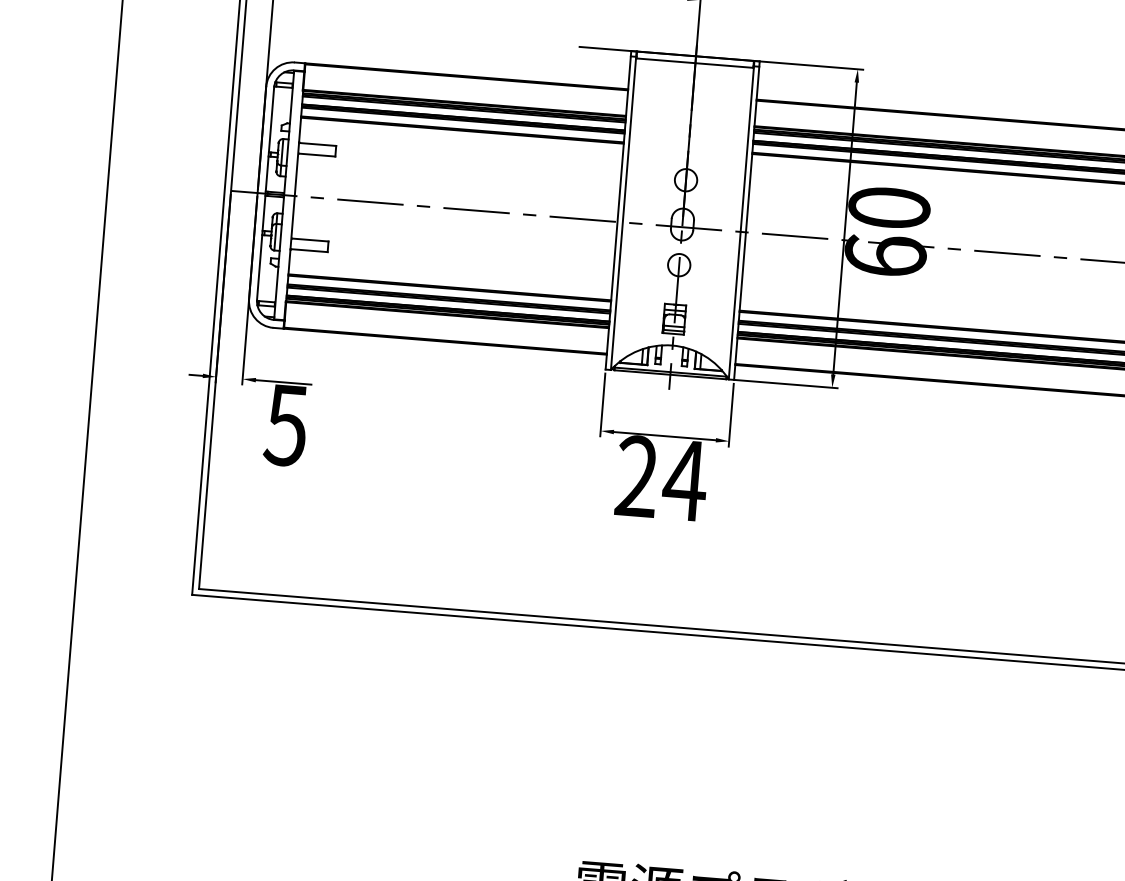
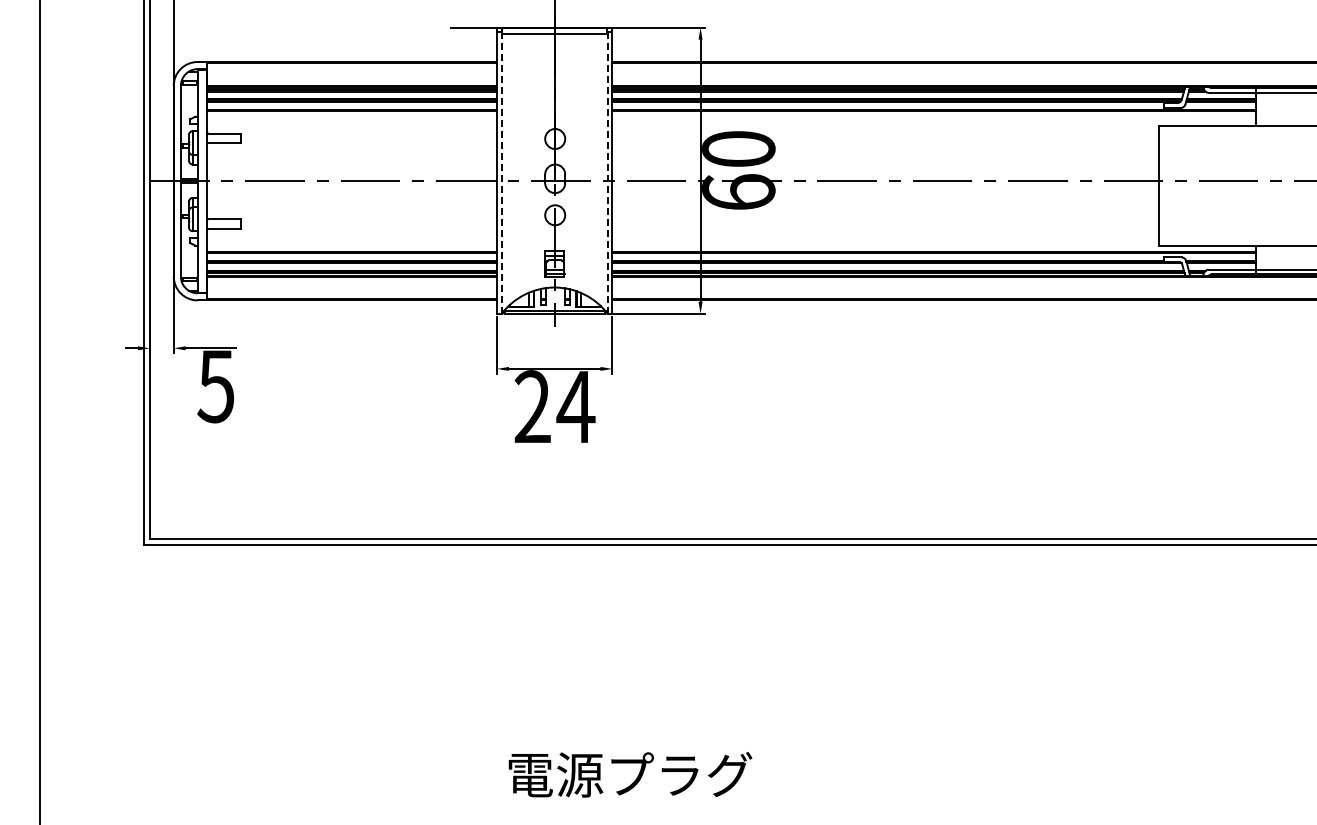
line: (623, 210) -> (501, 170), solid -> dashed
line: (741, 219) -> (607, 170), solid -> dashed

